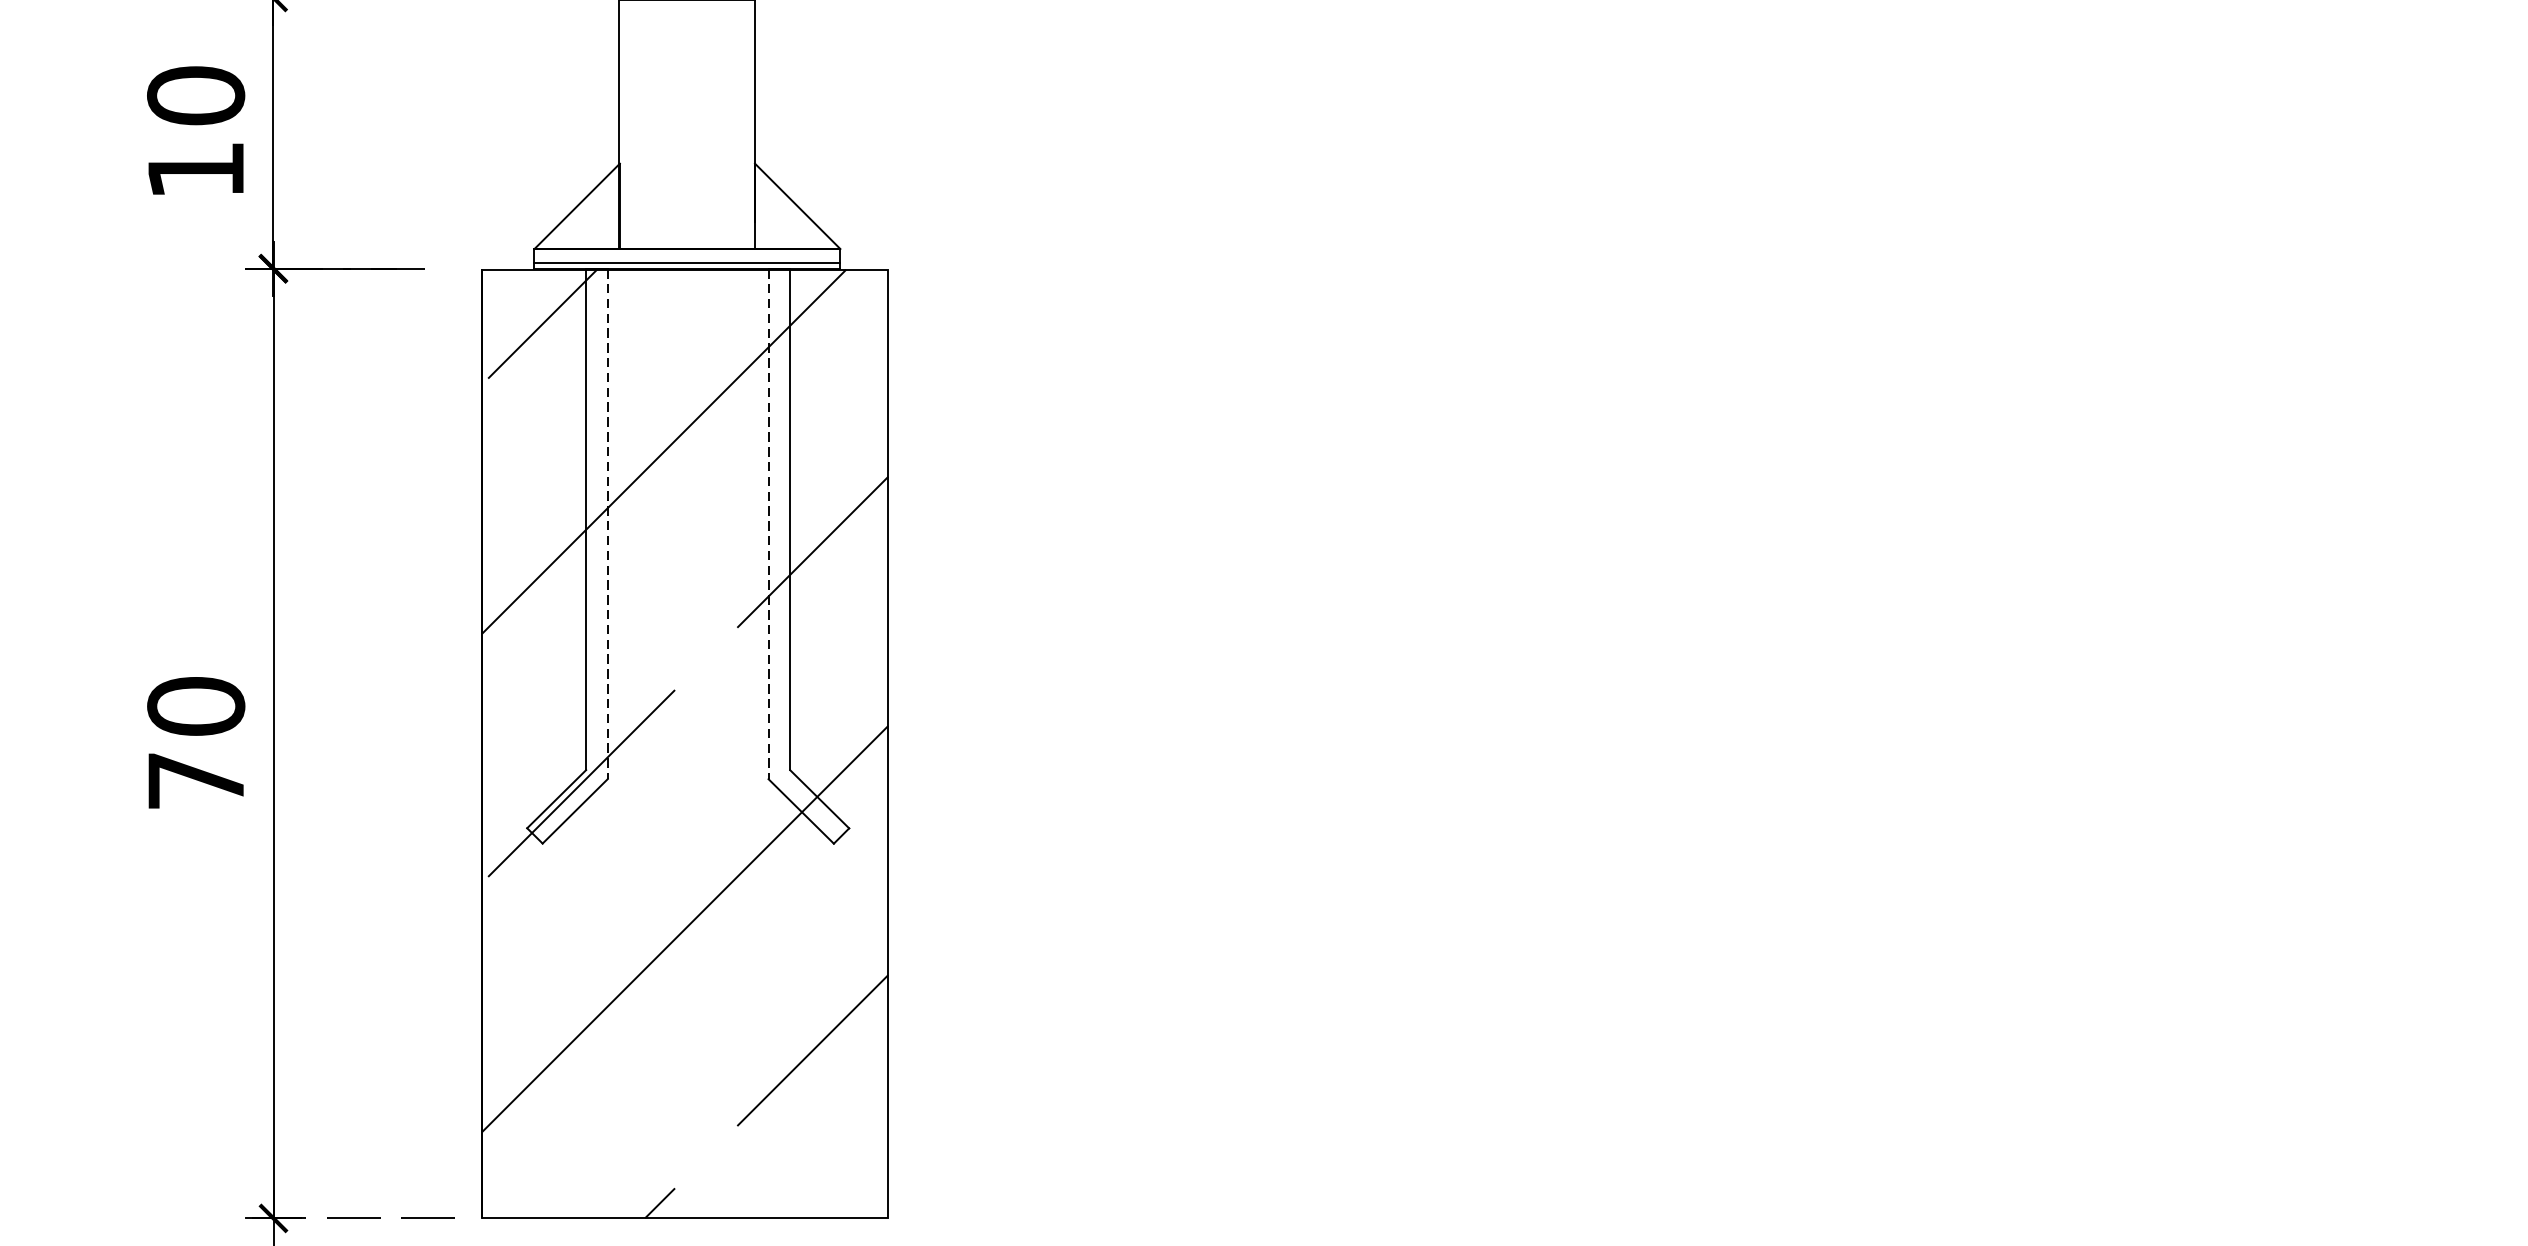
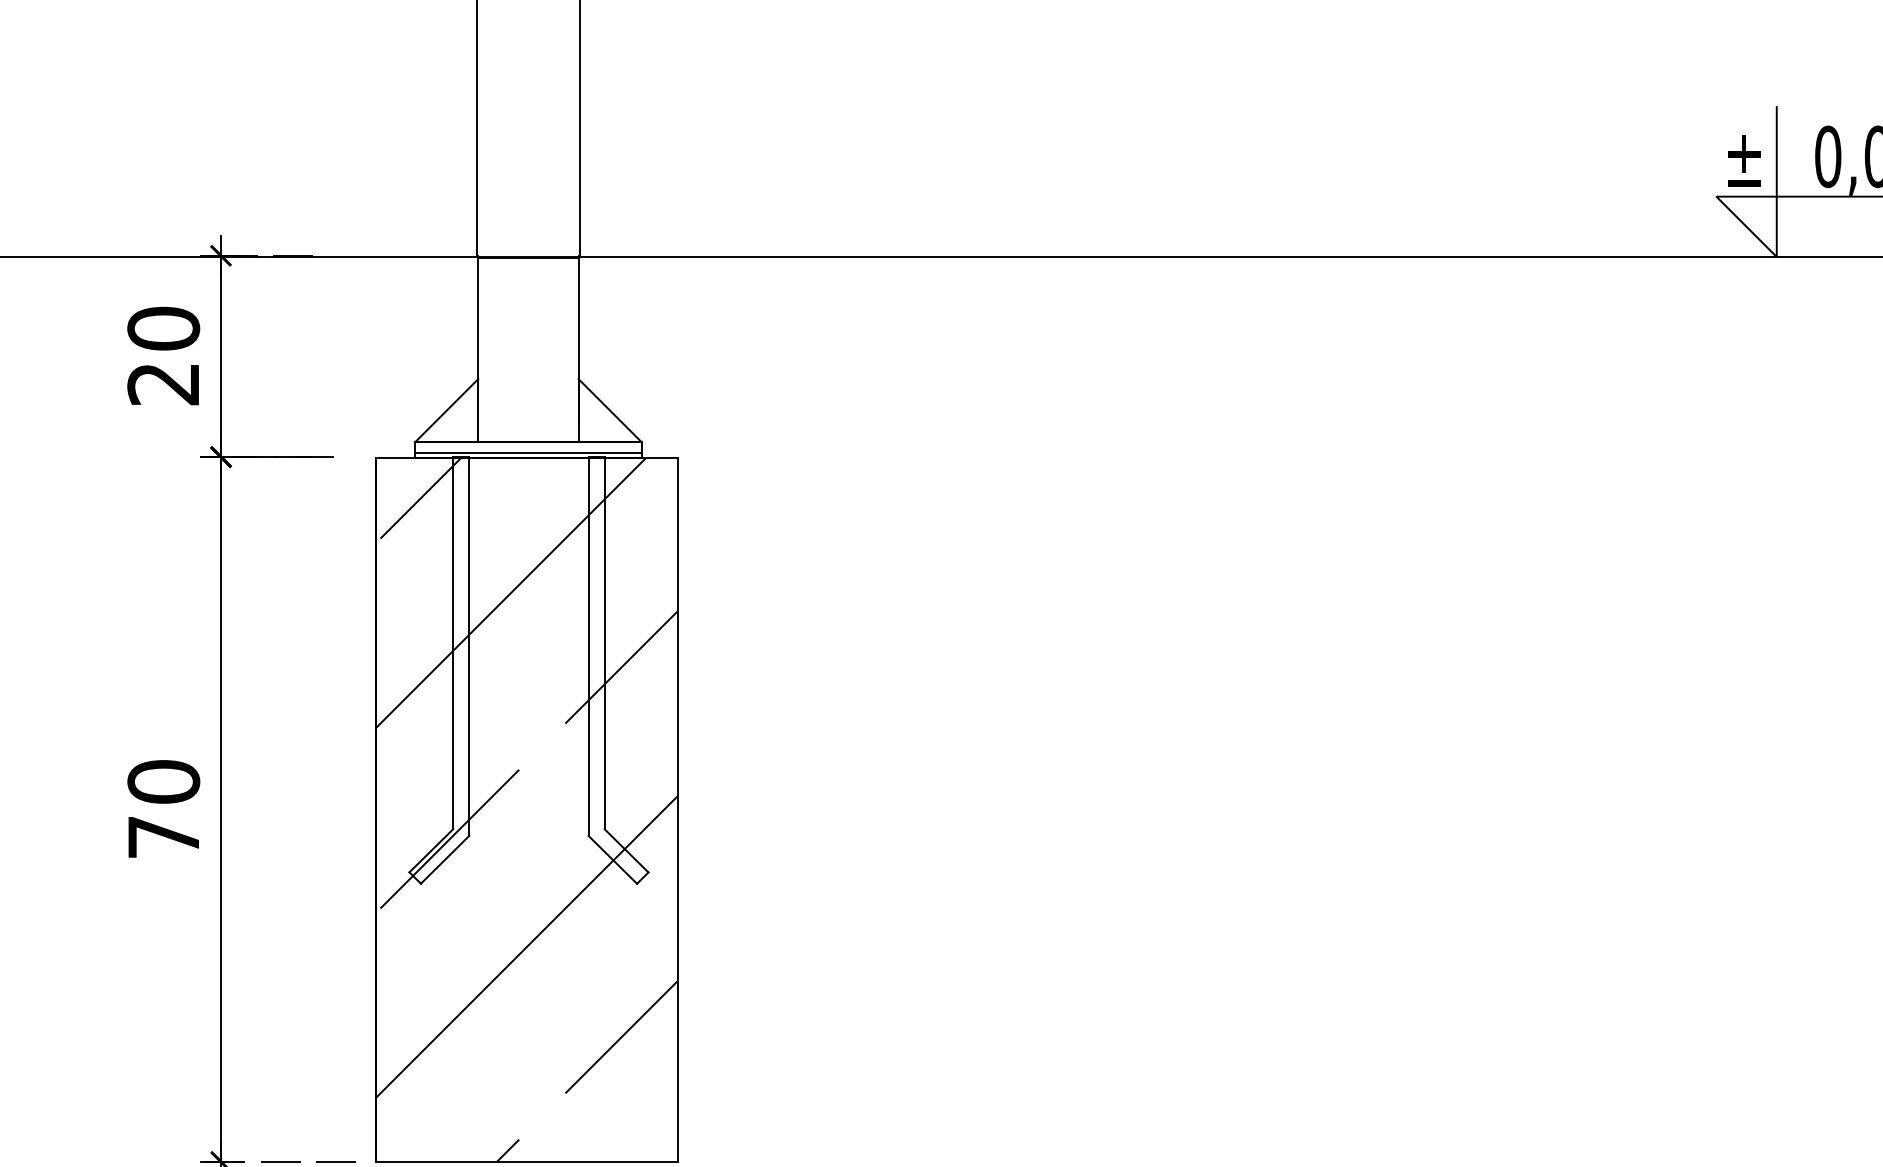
text: (194, 170) -> (162, 384), 10 -> 20
line: (608, 525) -> (469, 647), dashed -> solid
line: (768, 525) -> (588, 647), dashed -> solid

